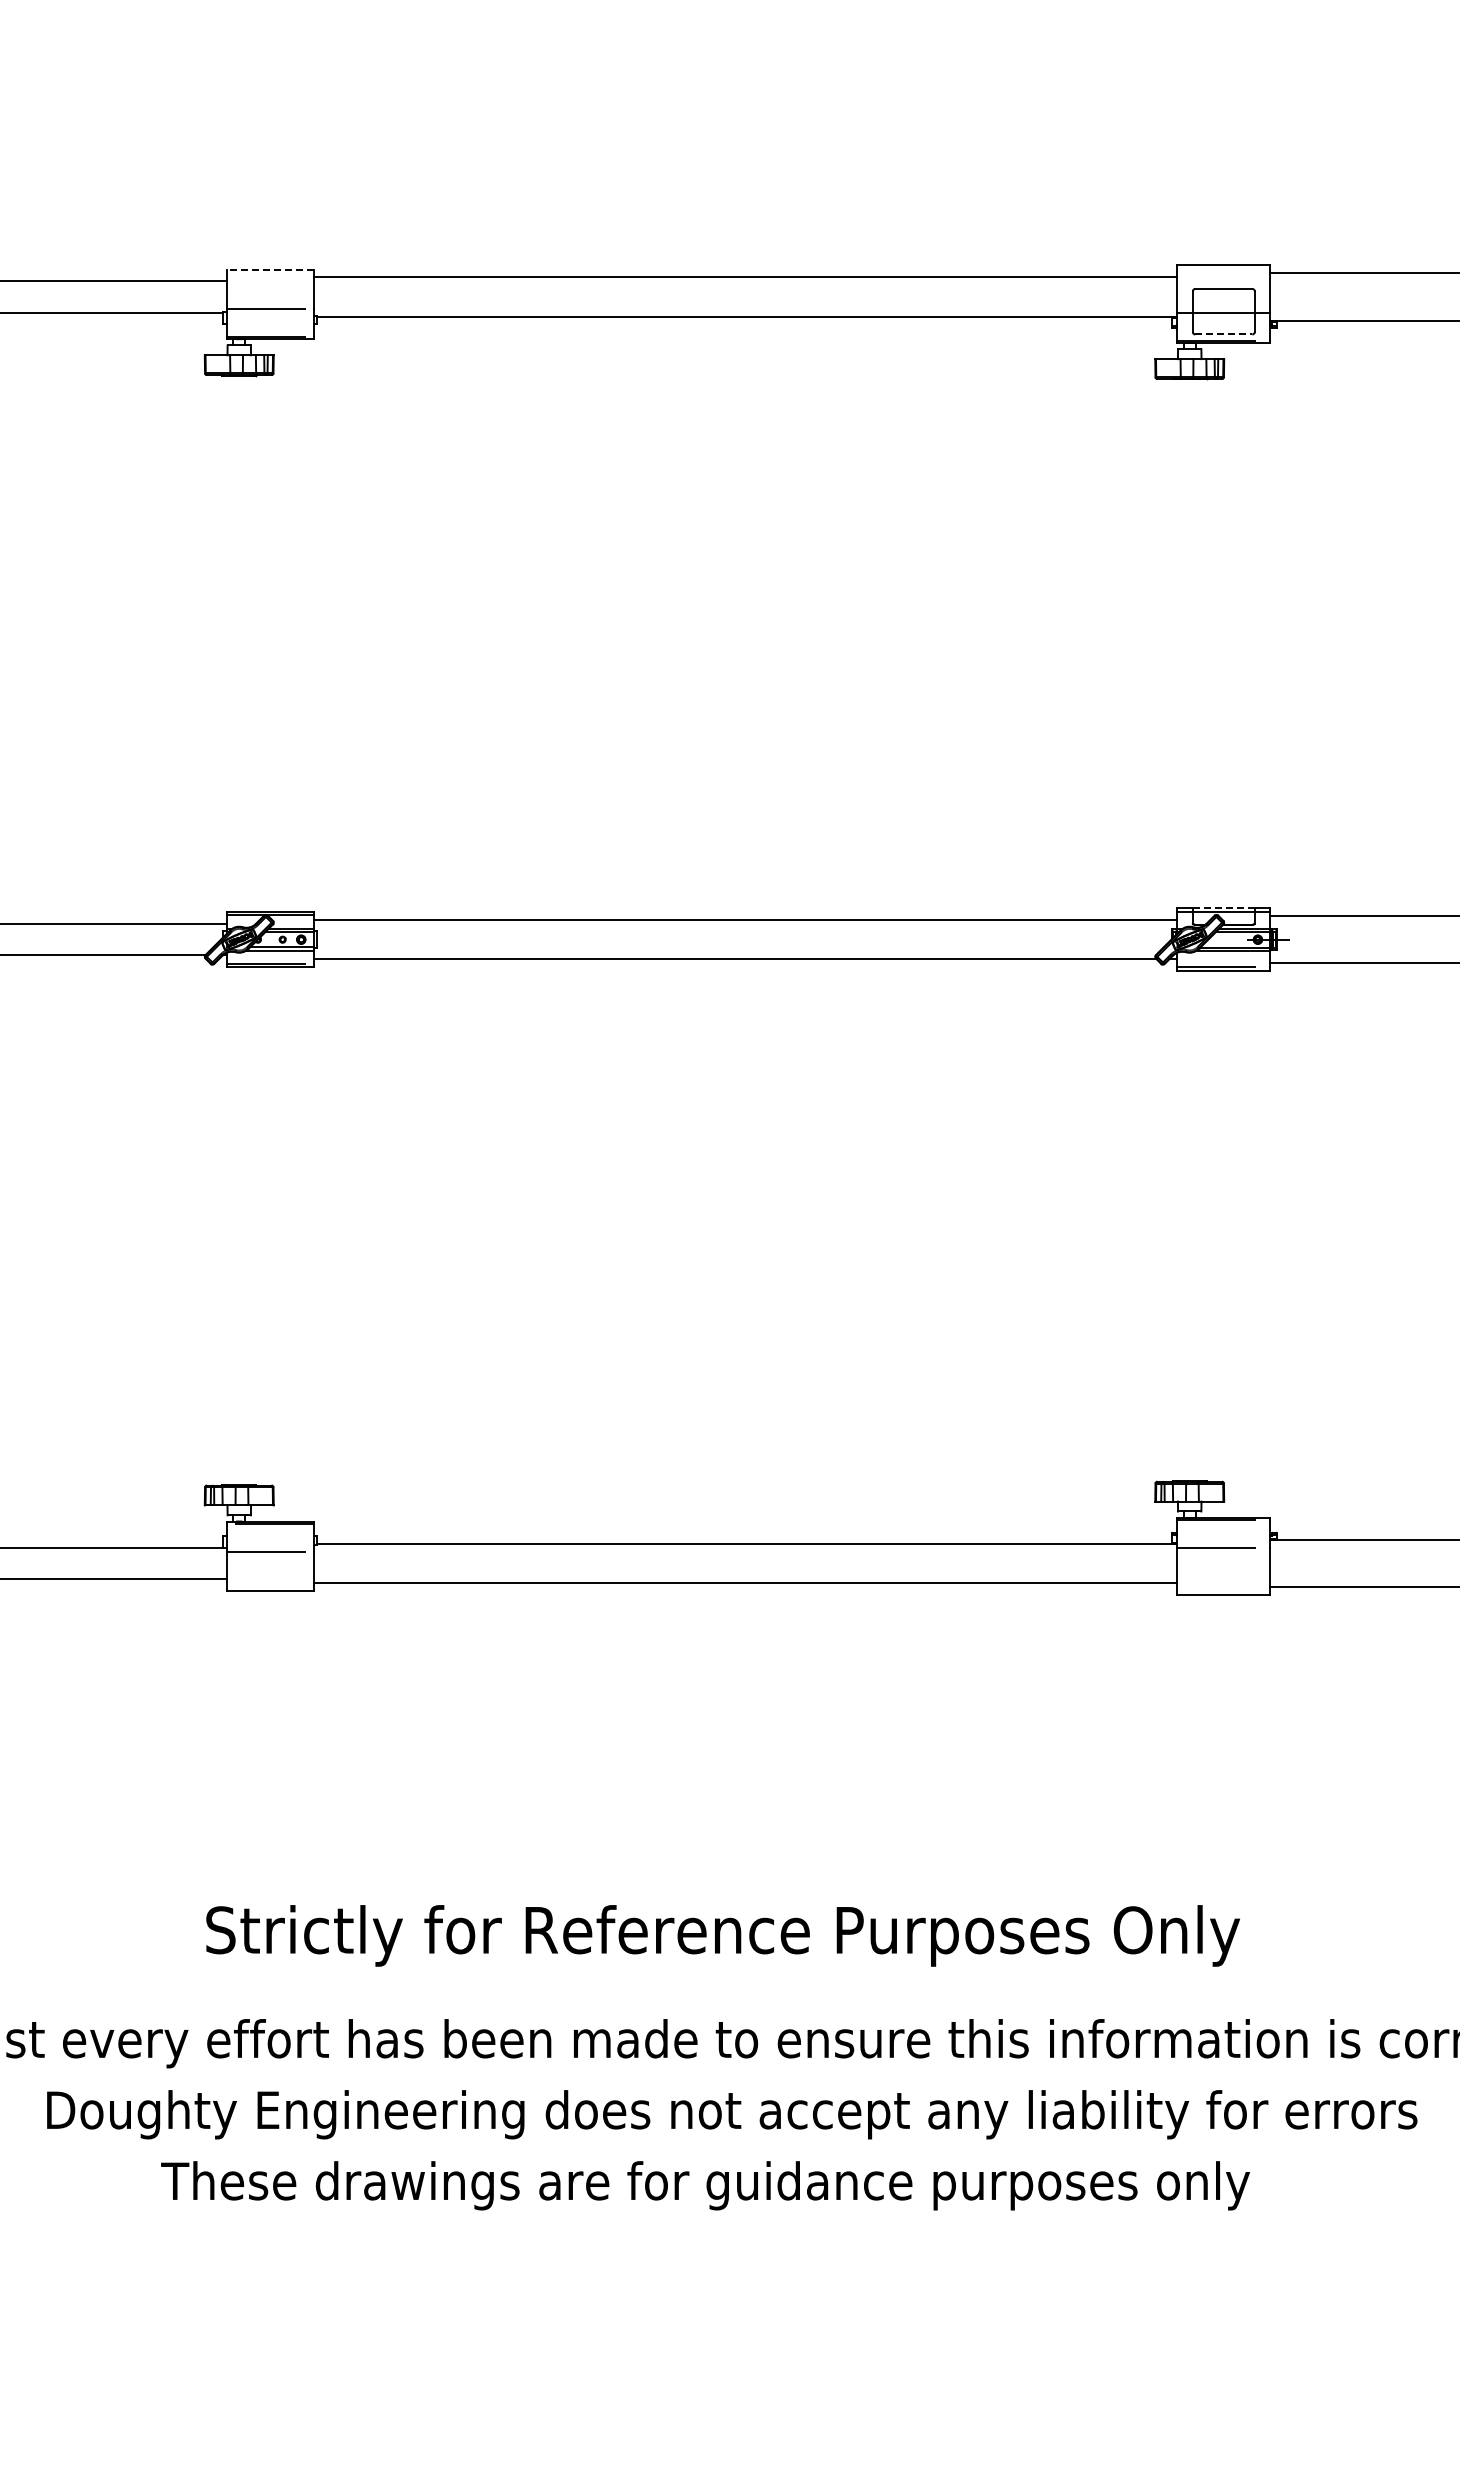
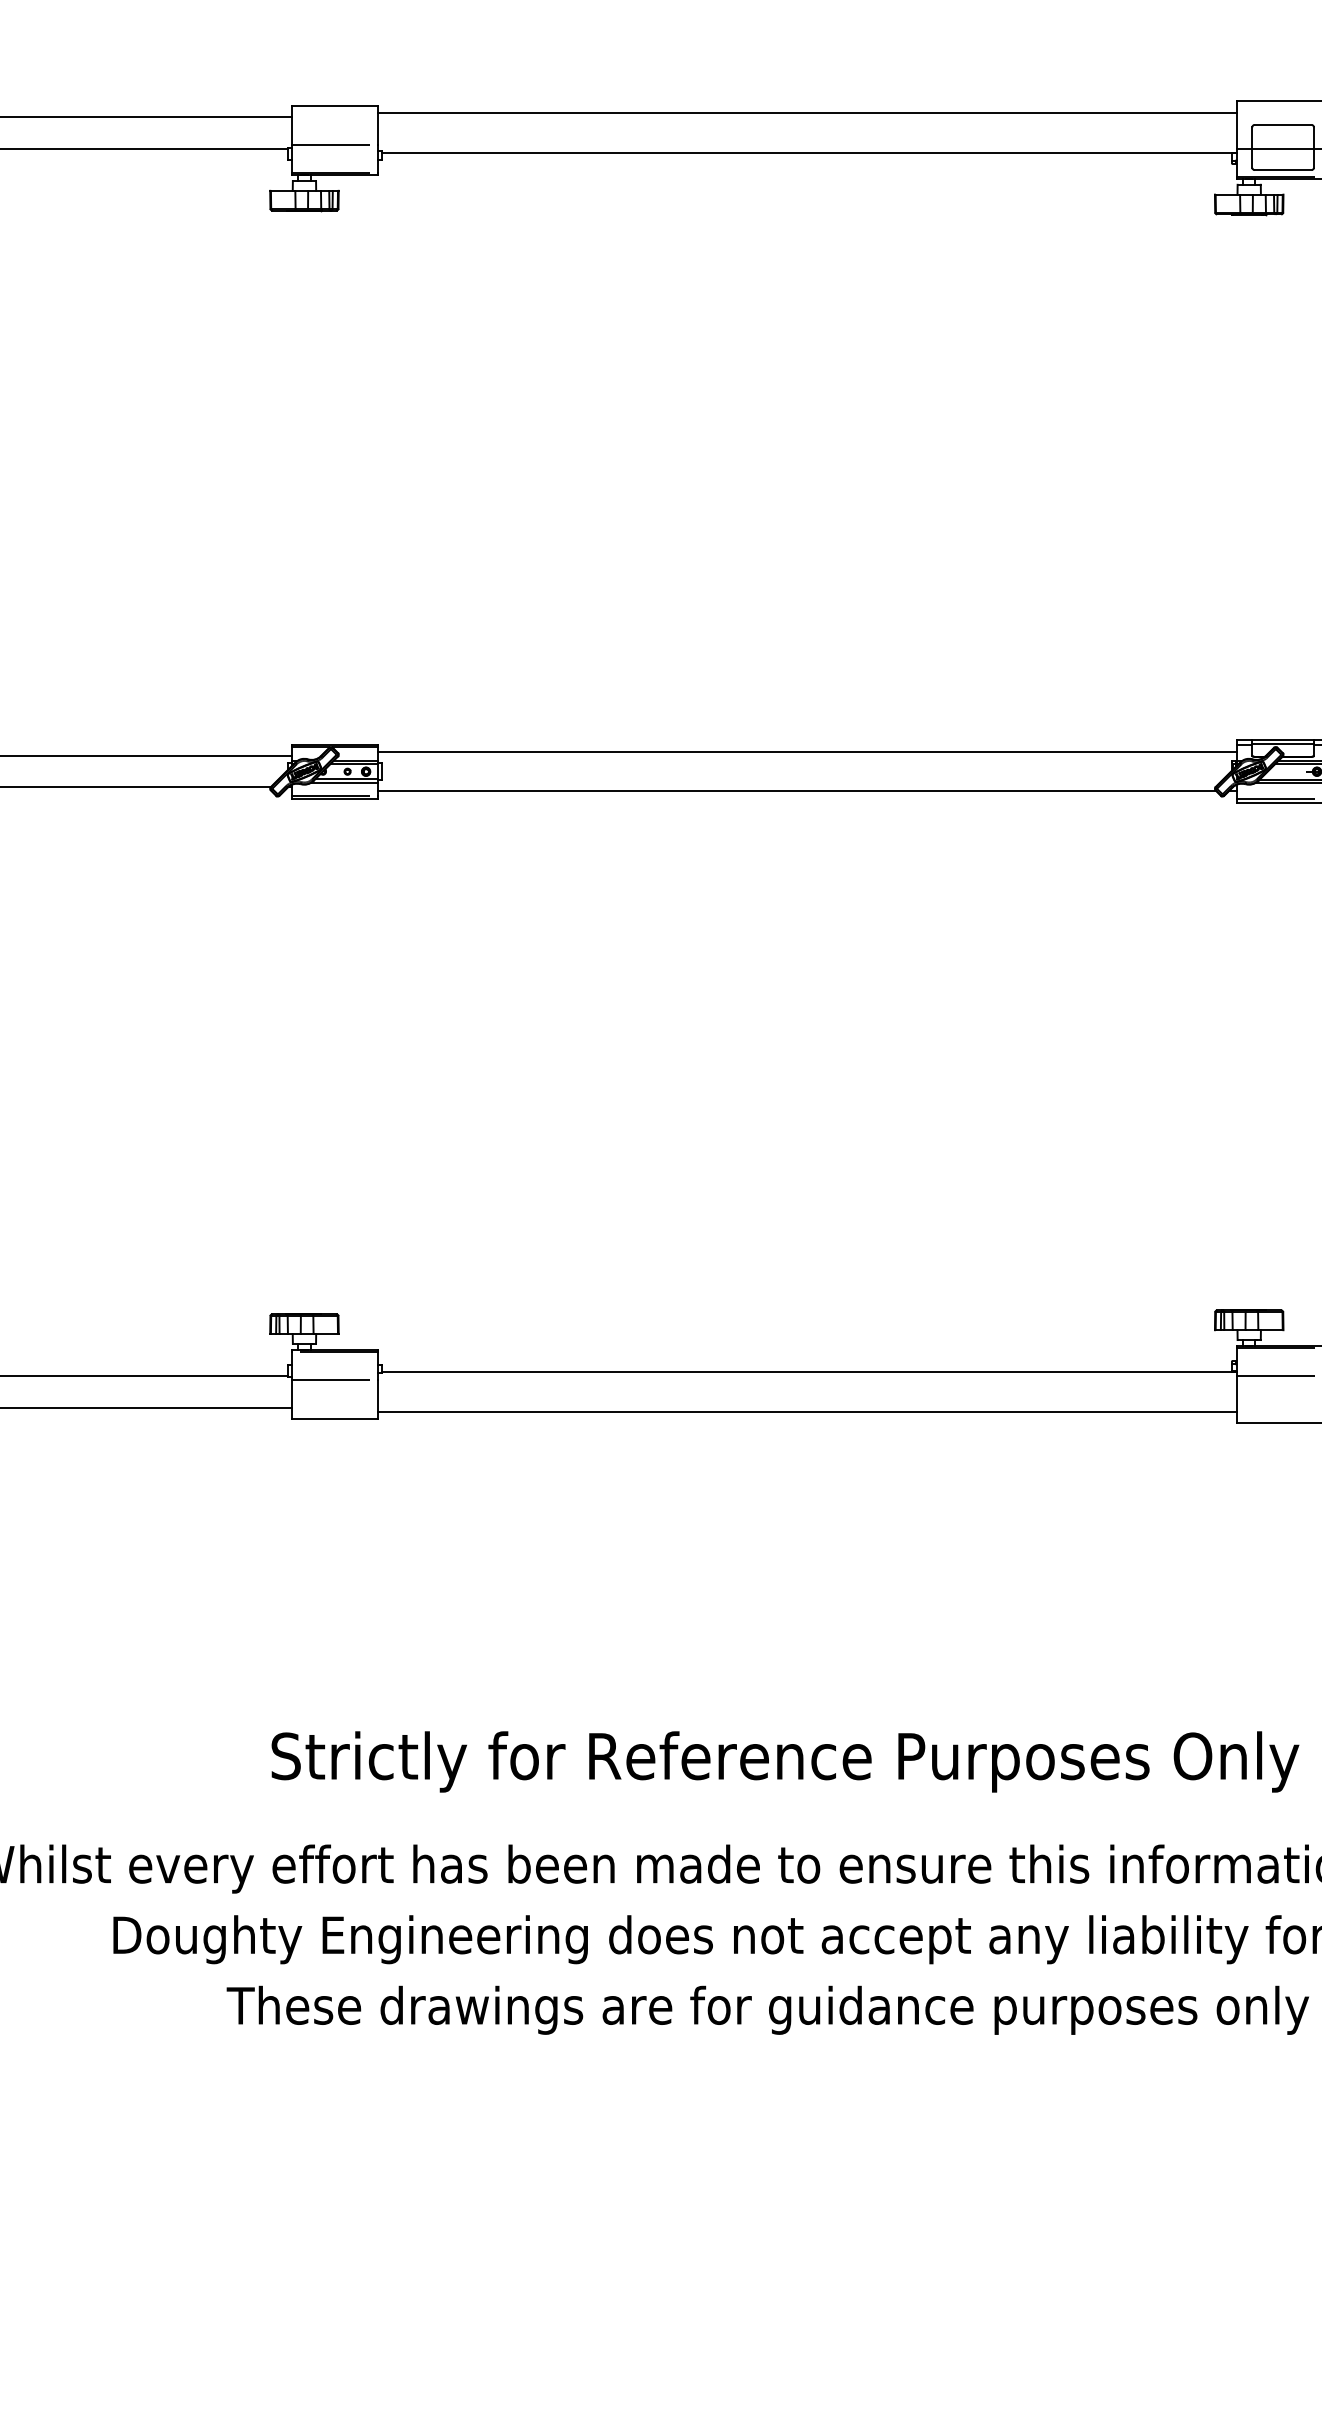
line: (269, 269) -> (334, 105), dashed -> solid
line: (1223, 334) -> (1282, 170), dashed -> solid
line: (1223, 907) -> (1282, 739), dashed -> solid

